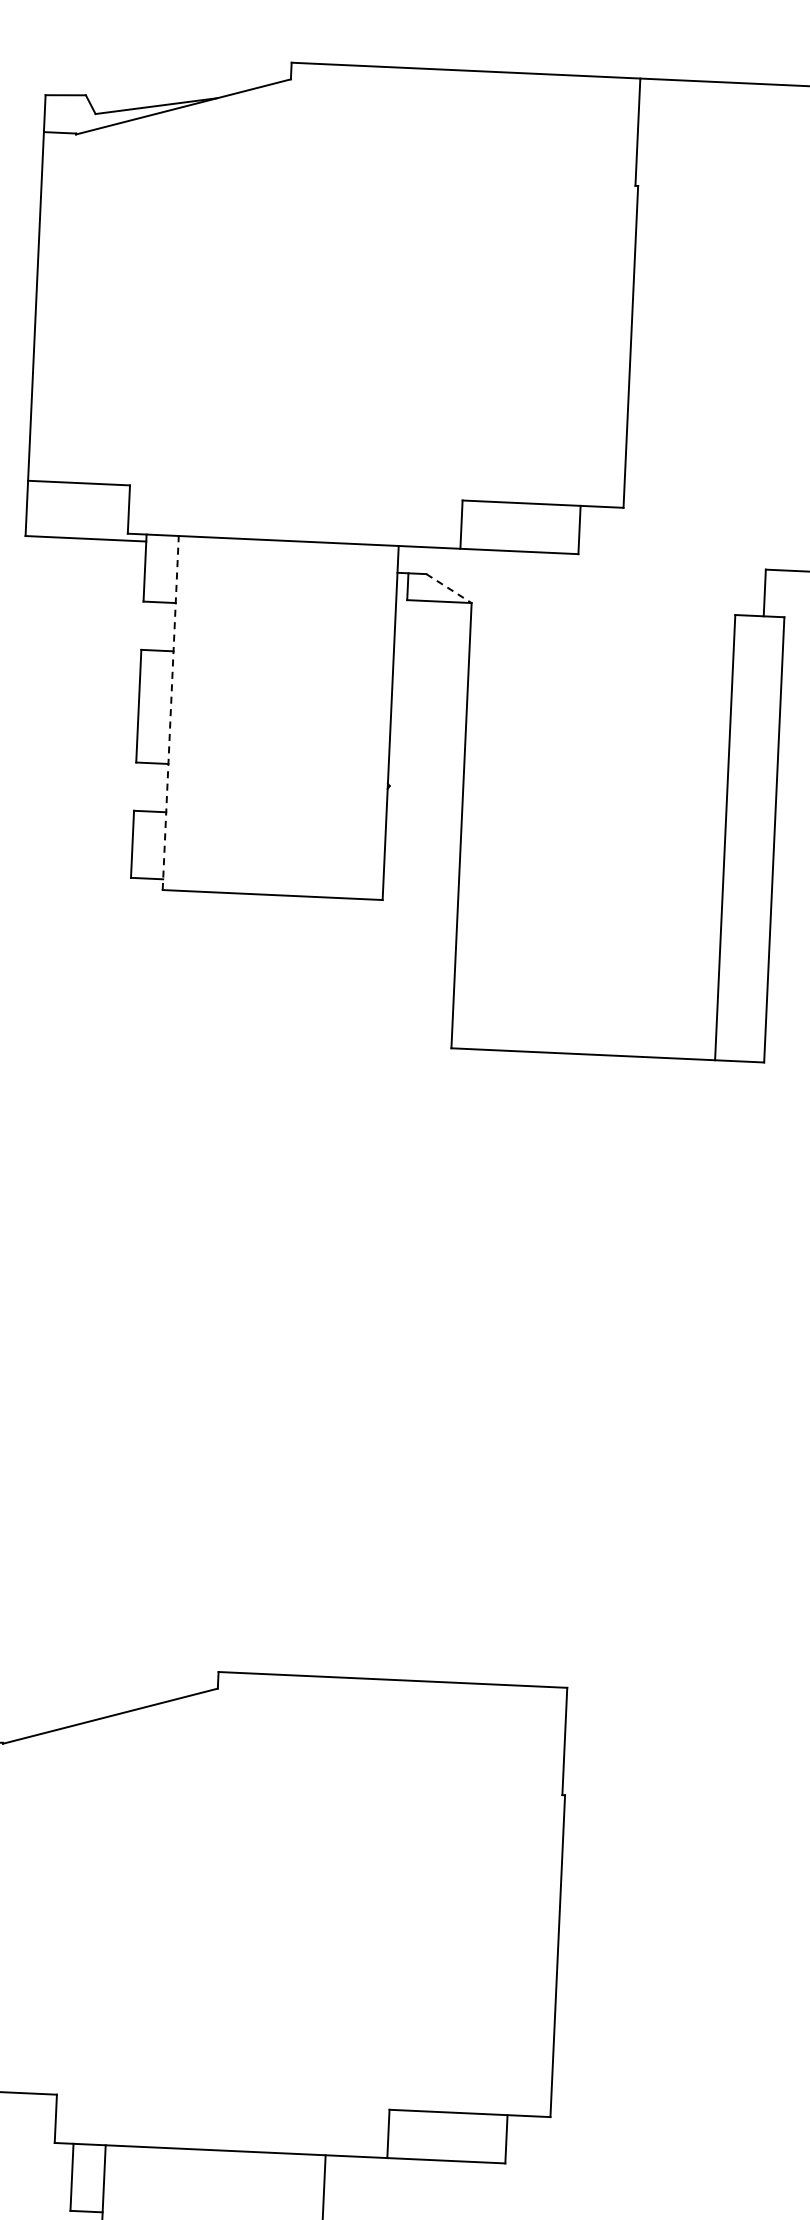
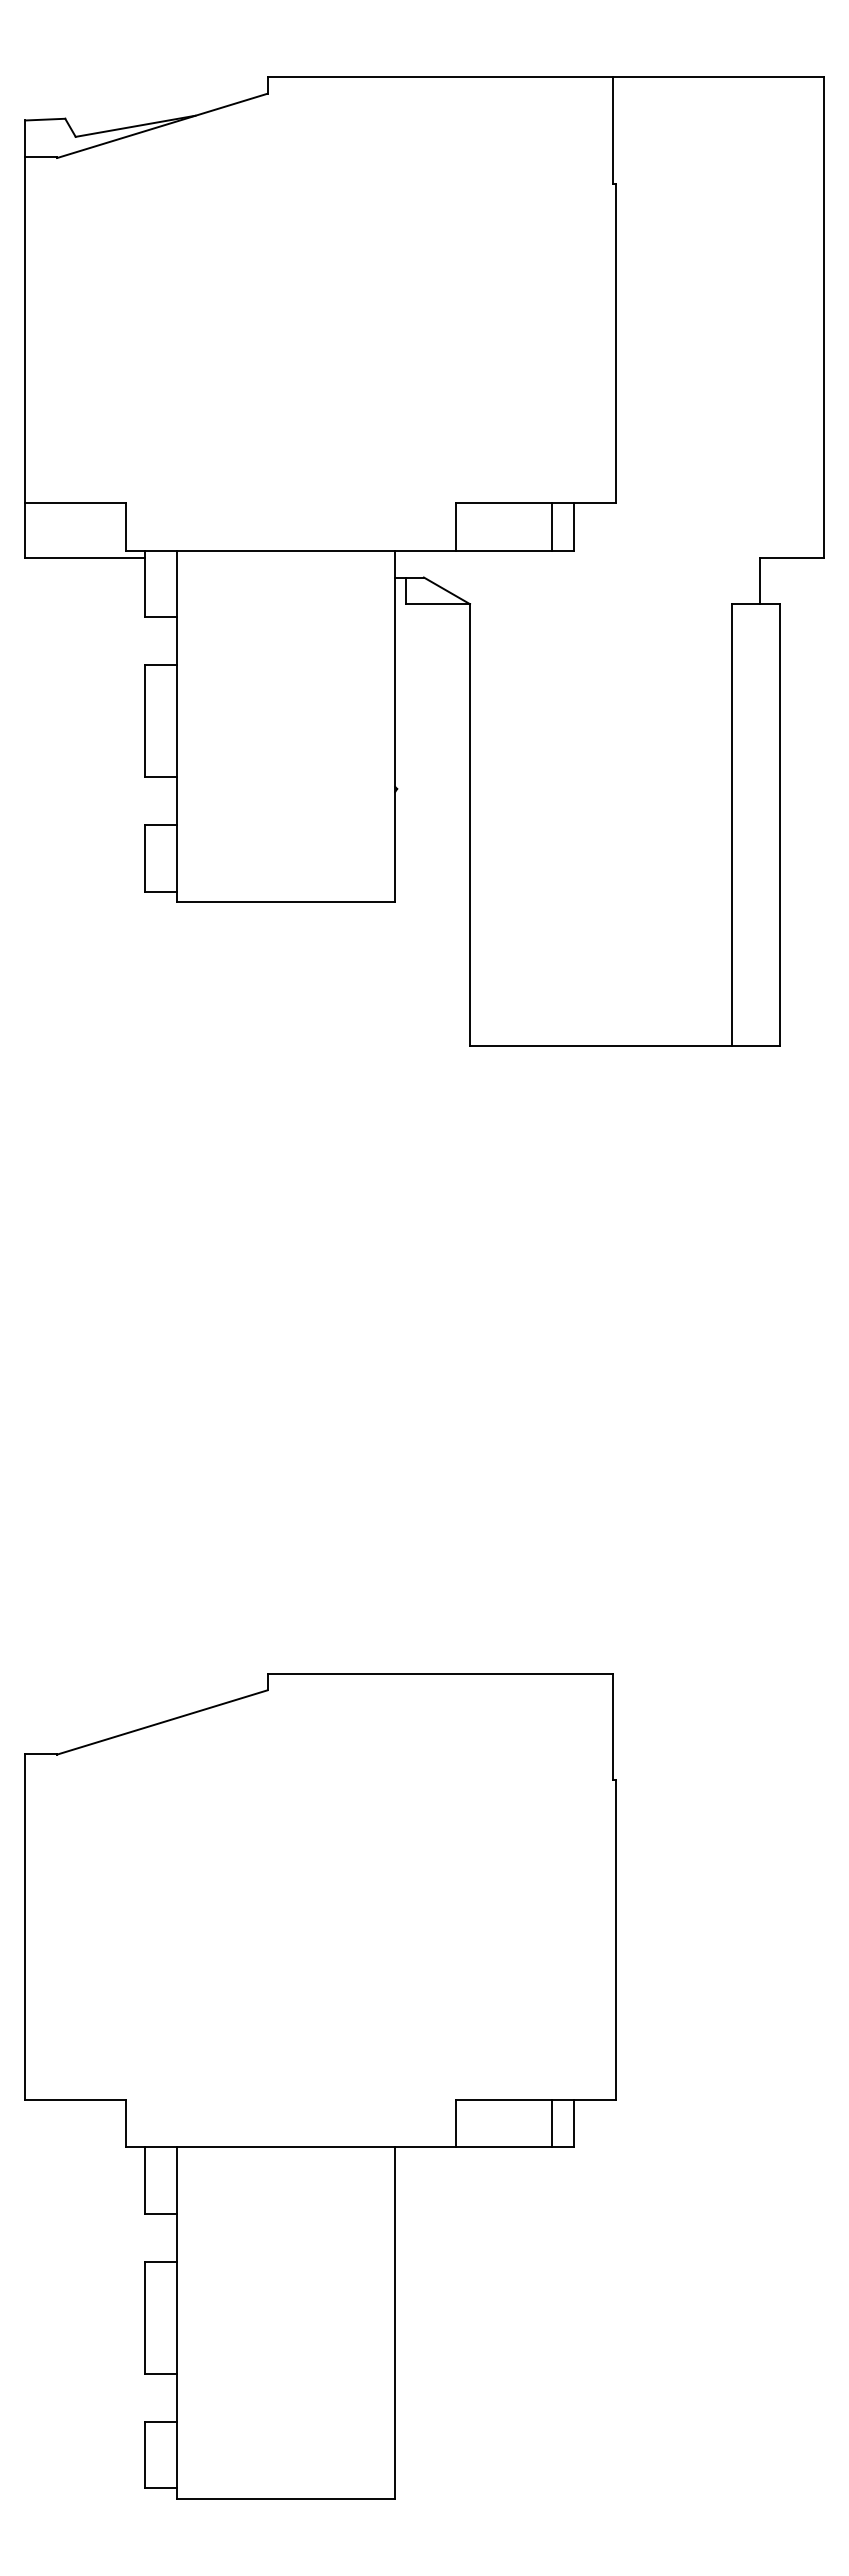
line: (558, 528) -> (552, 526), added
line: (448, 588) -> (446, 590), dashed -> solid
line: (171, 713) -> (177, 726), dashed -> solid
line: (485, 2138) -> (552, 2123), added

